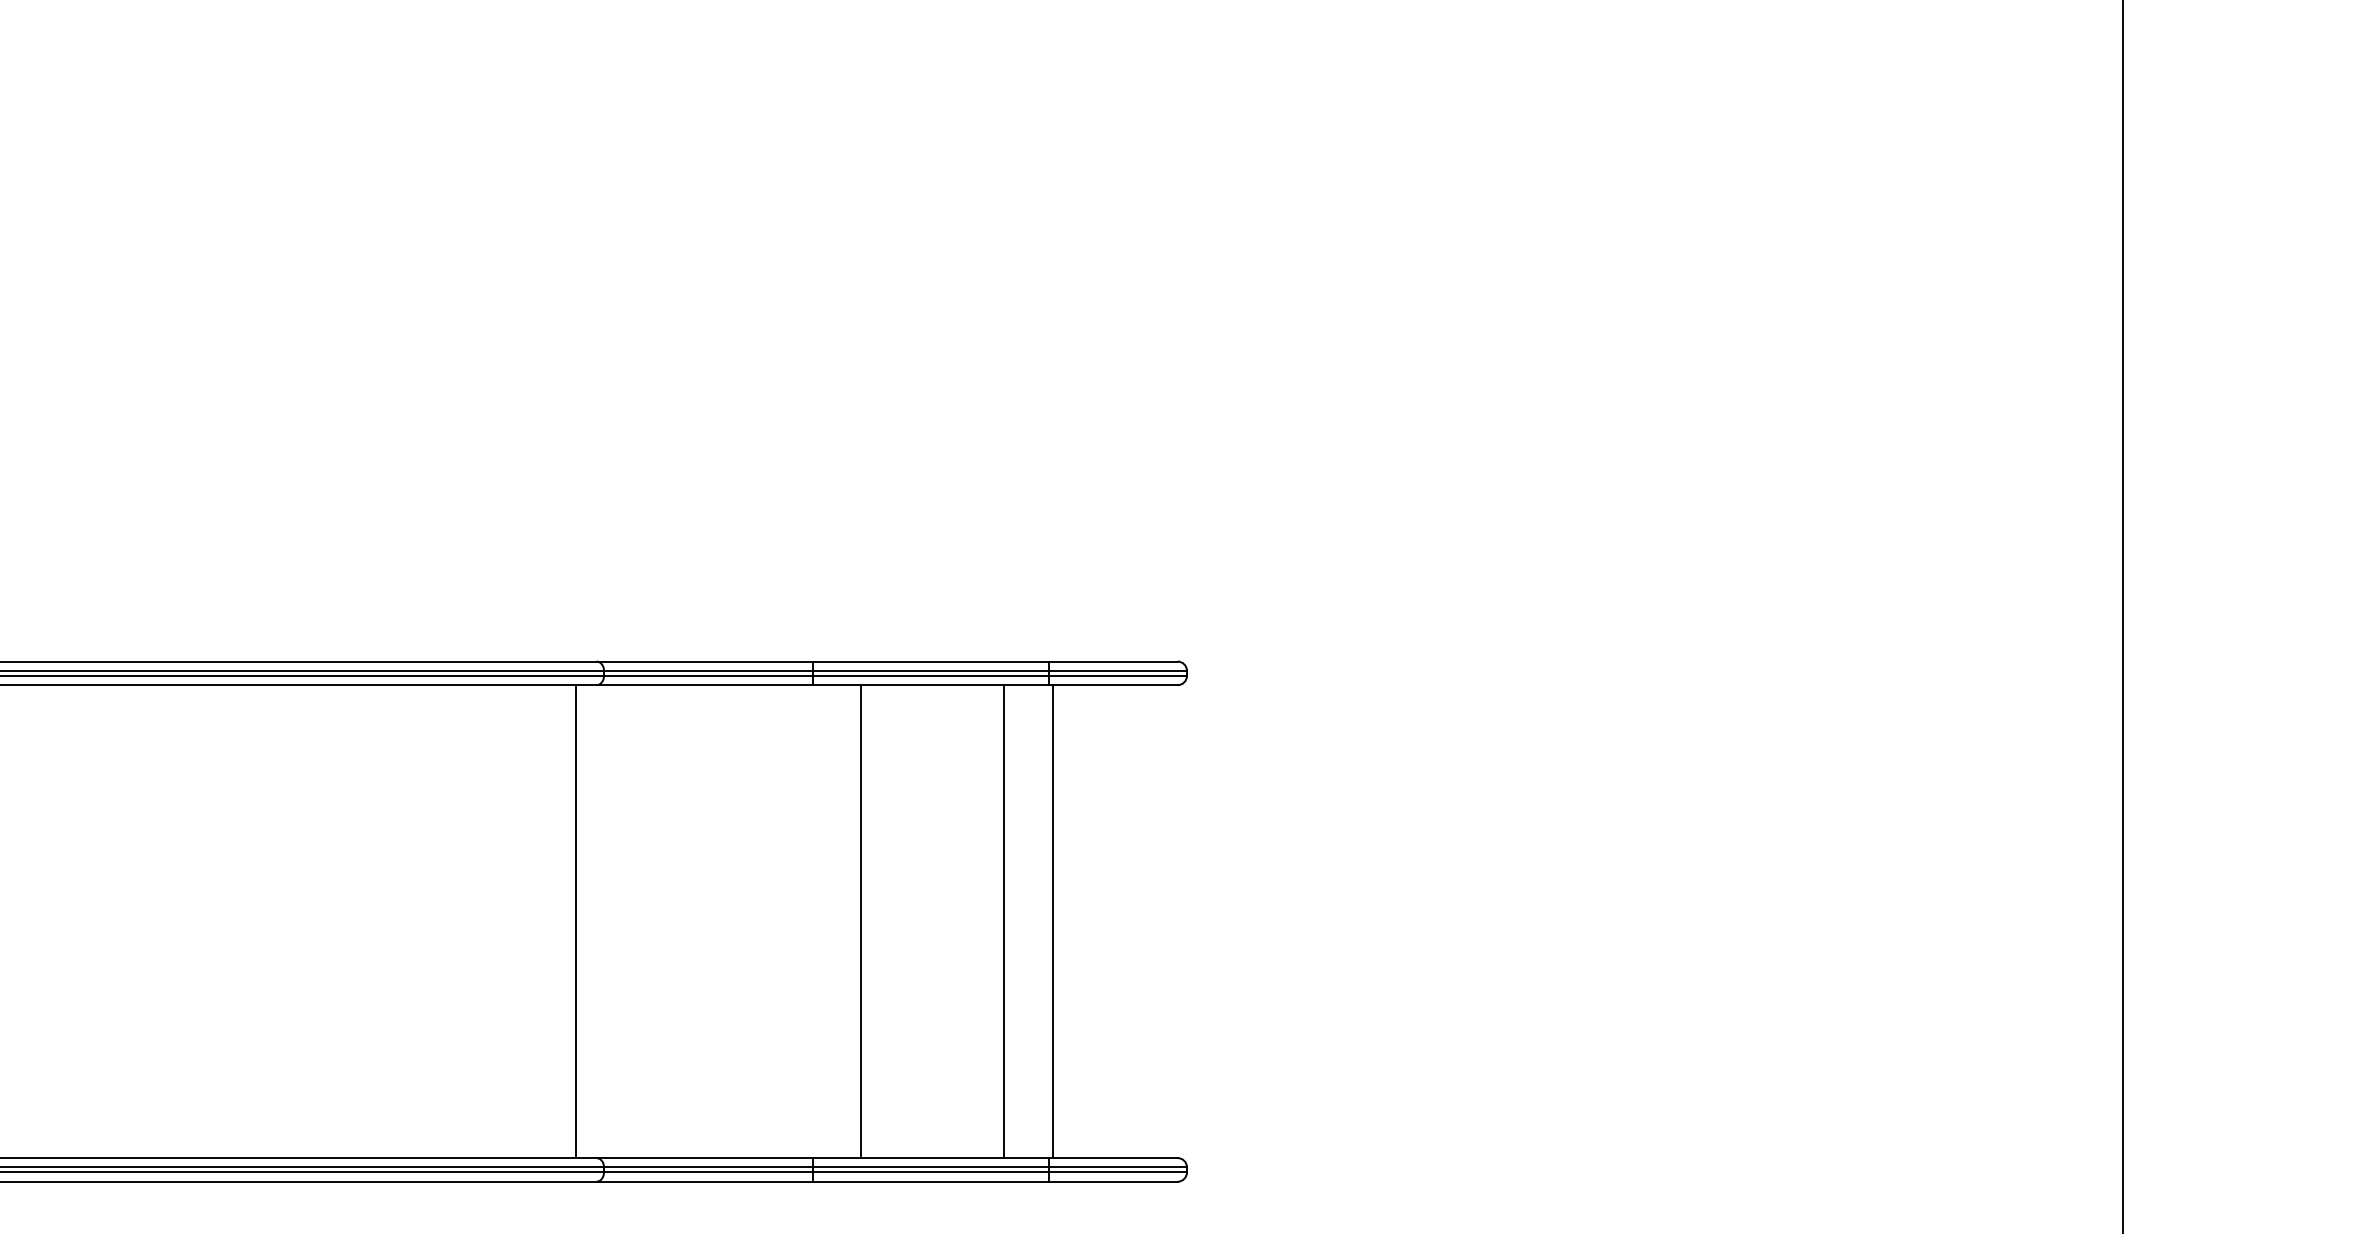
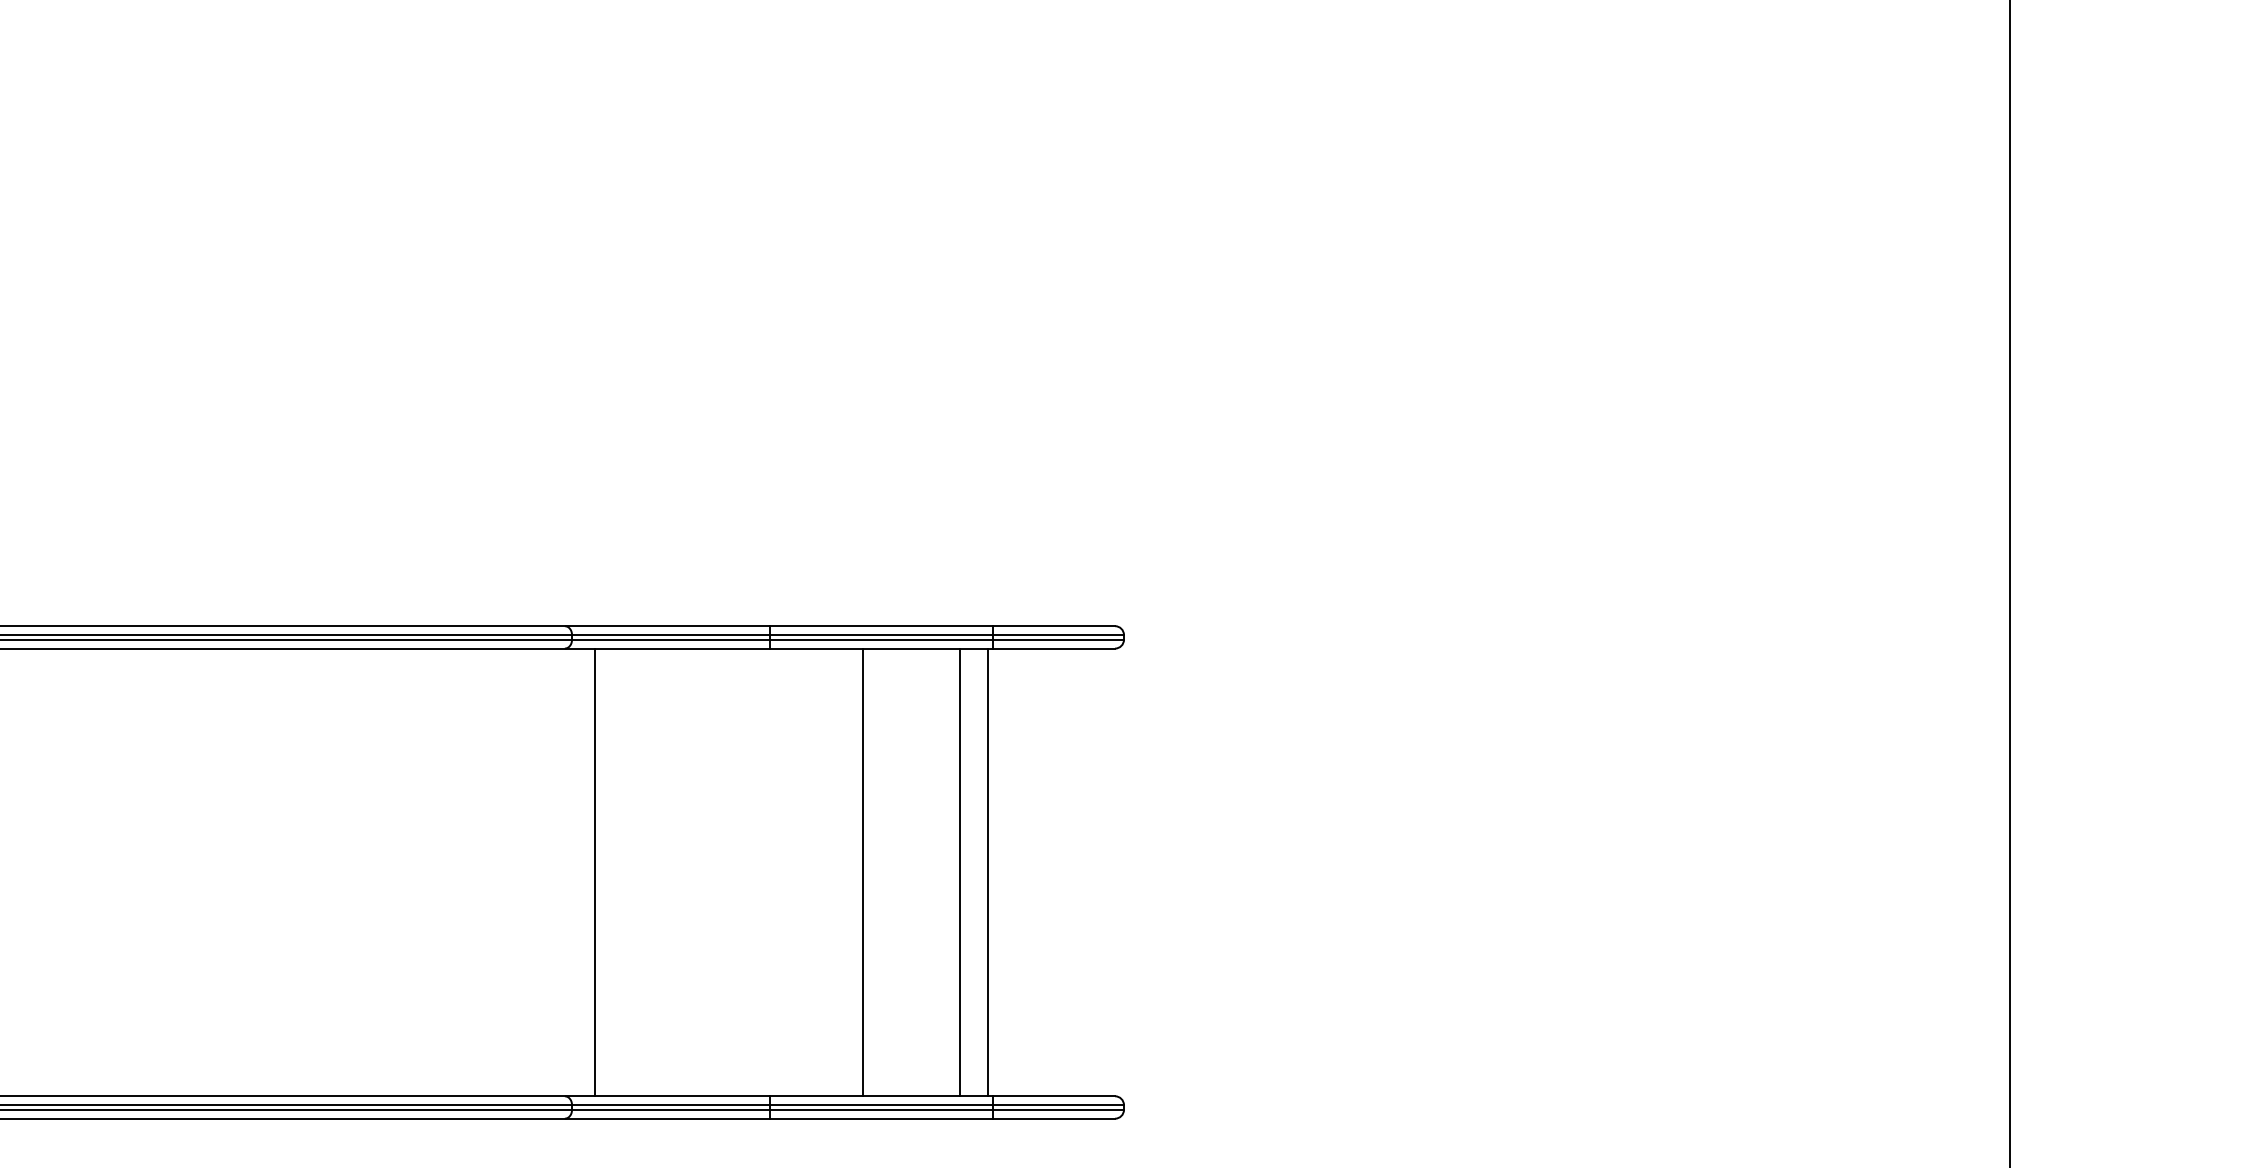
line: (575, 921) -> (594, 872), moved
line: (861, 921) -> (862, 872), moved
line: (1003, 921) -> (987, 872), moved
line: (1053, 921) -> (960, 872), moved

